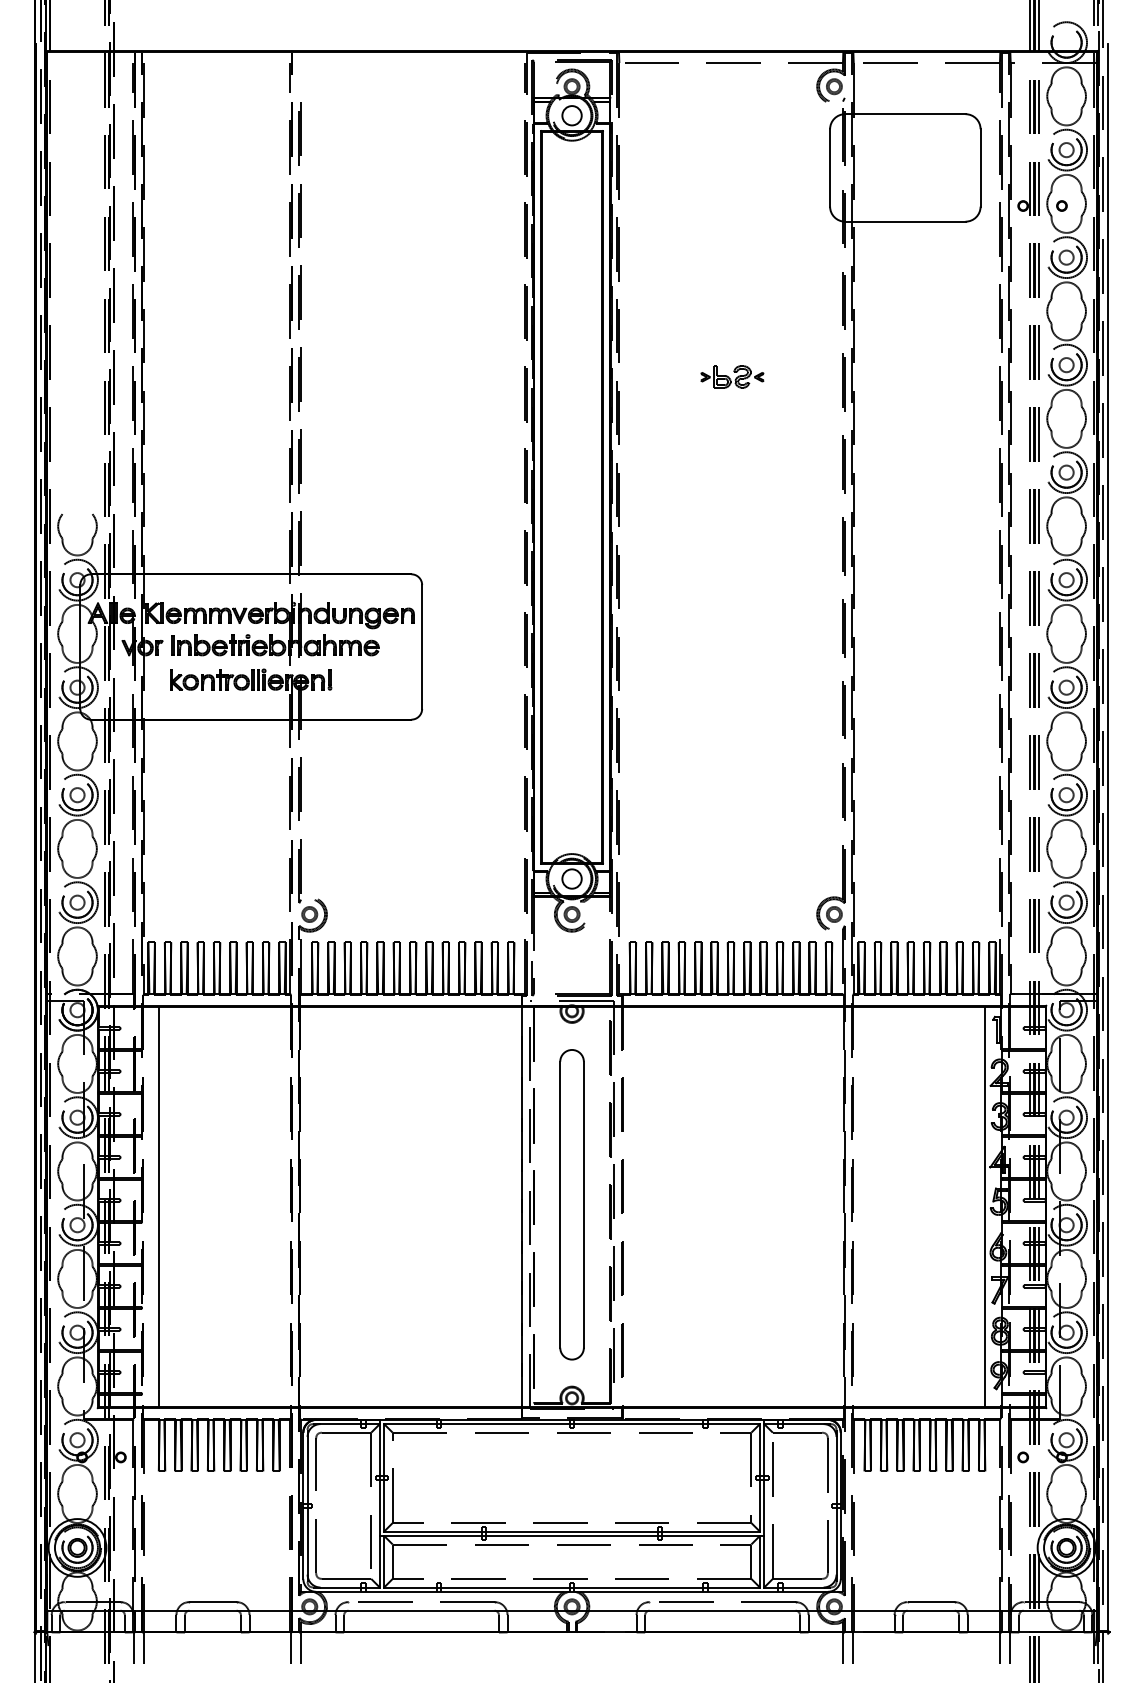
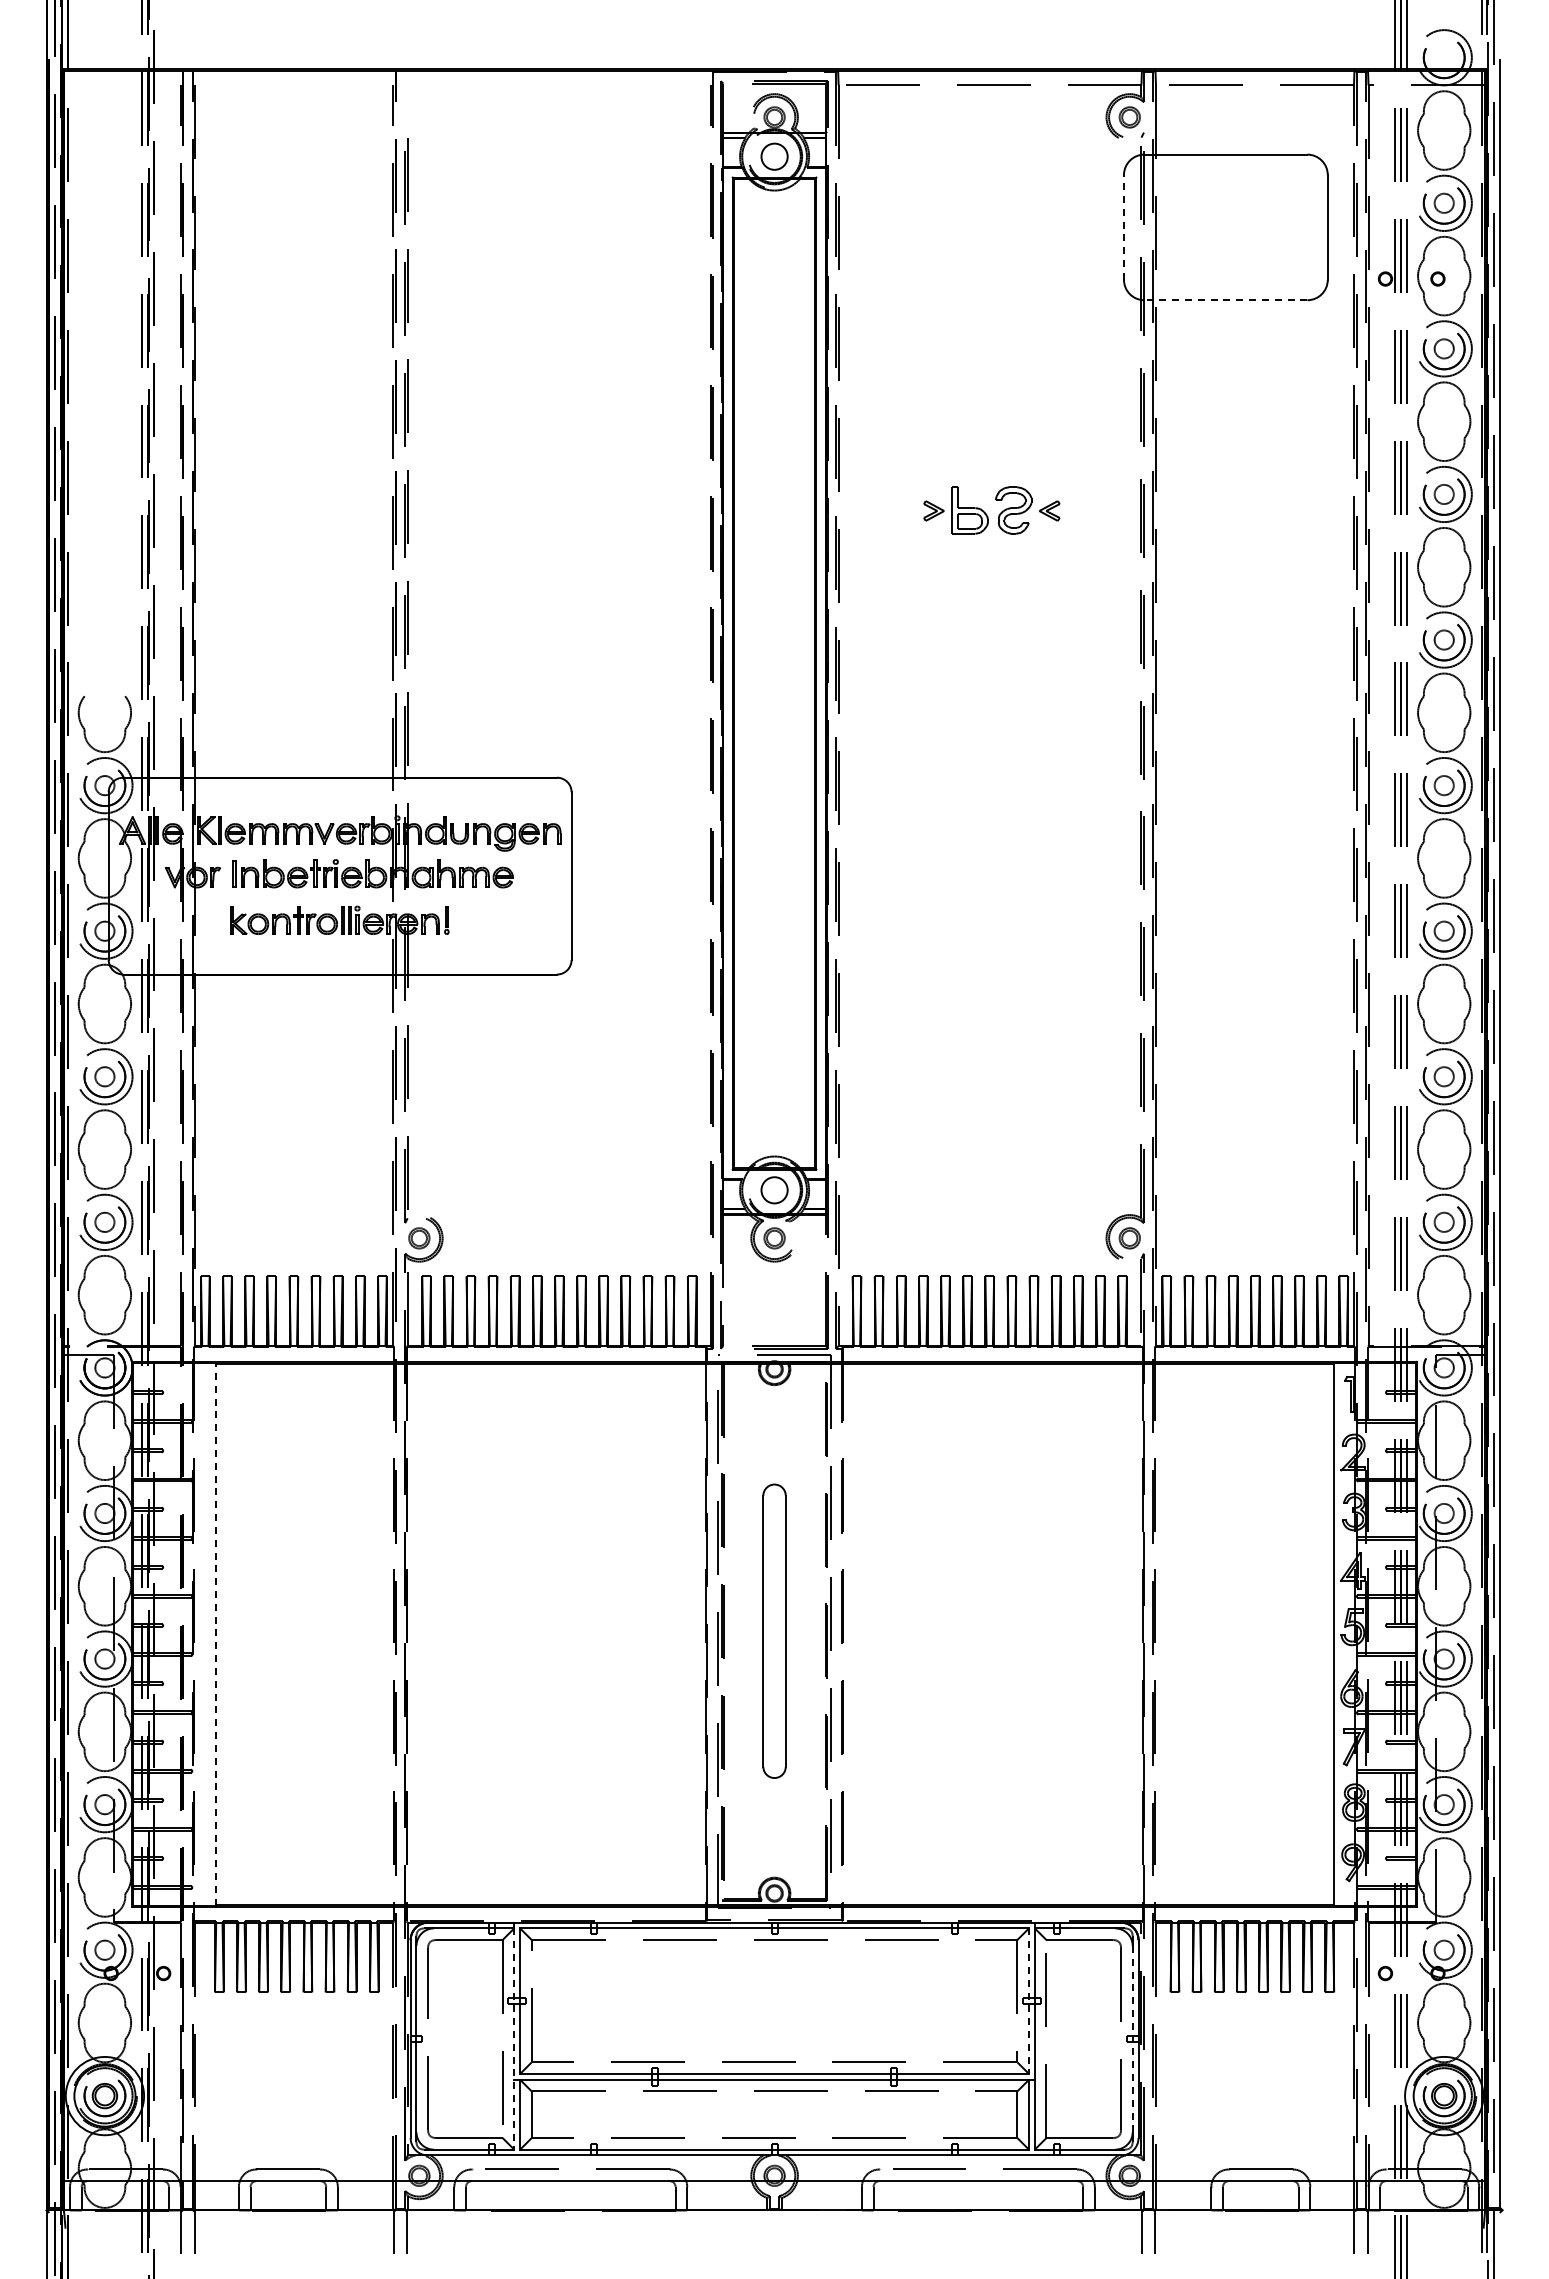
line: (829, 167) -> (1123, 226), solid -> dashed
line: (905, 221) -> (1225, 300), solid -> dashed
part: (732, 376) -> (991, 510), size x1.6
part: (572, 1204) -> (774, 1630), size x0.7
line: (159, 1206) -> (215, 1633), solid -> dashed
line: (760, 1478) -> (1029, 2001), solid -> dashed
line: (379, 1506) -> (514, 2039), solid -> dashed
line: (836, 1506) -> (1132, 2039), solid -> dashed

